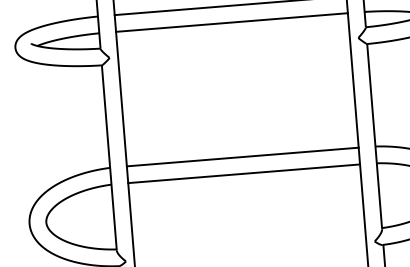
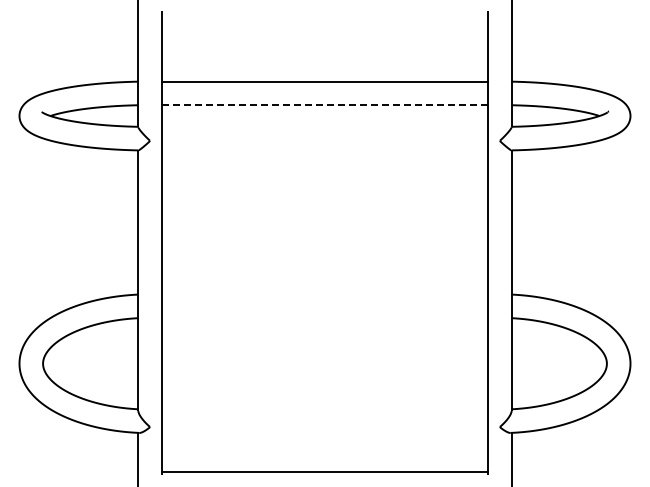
line: (232, 22) -> (325, 105), solid -> dashed
line: (242, 157) -> (324, 294), removed
line: (243, 173) -> (324, 317), removed

